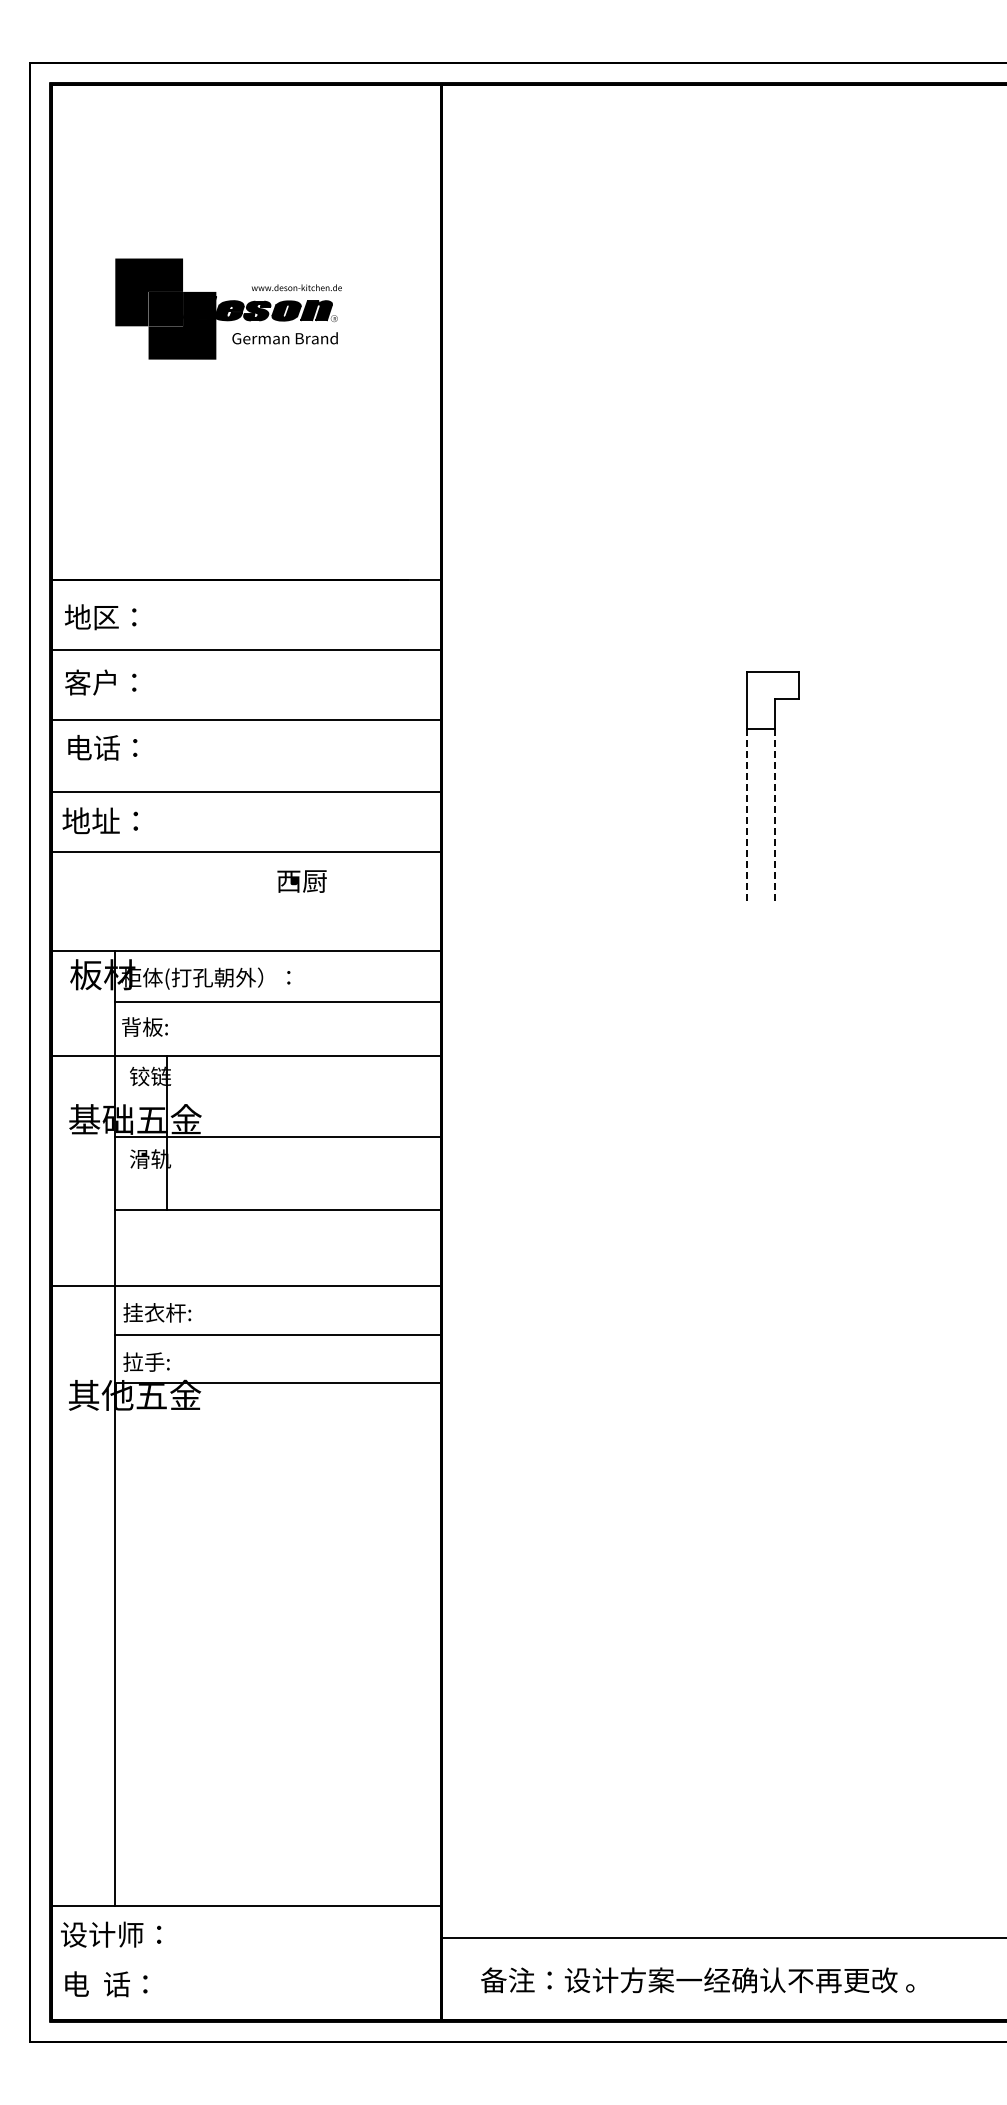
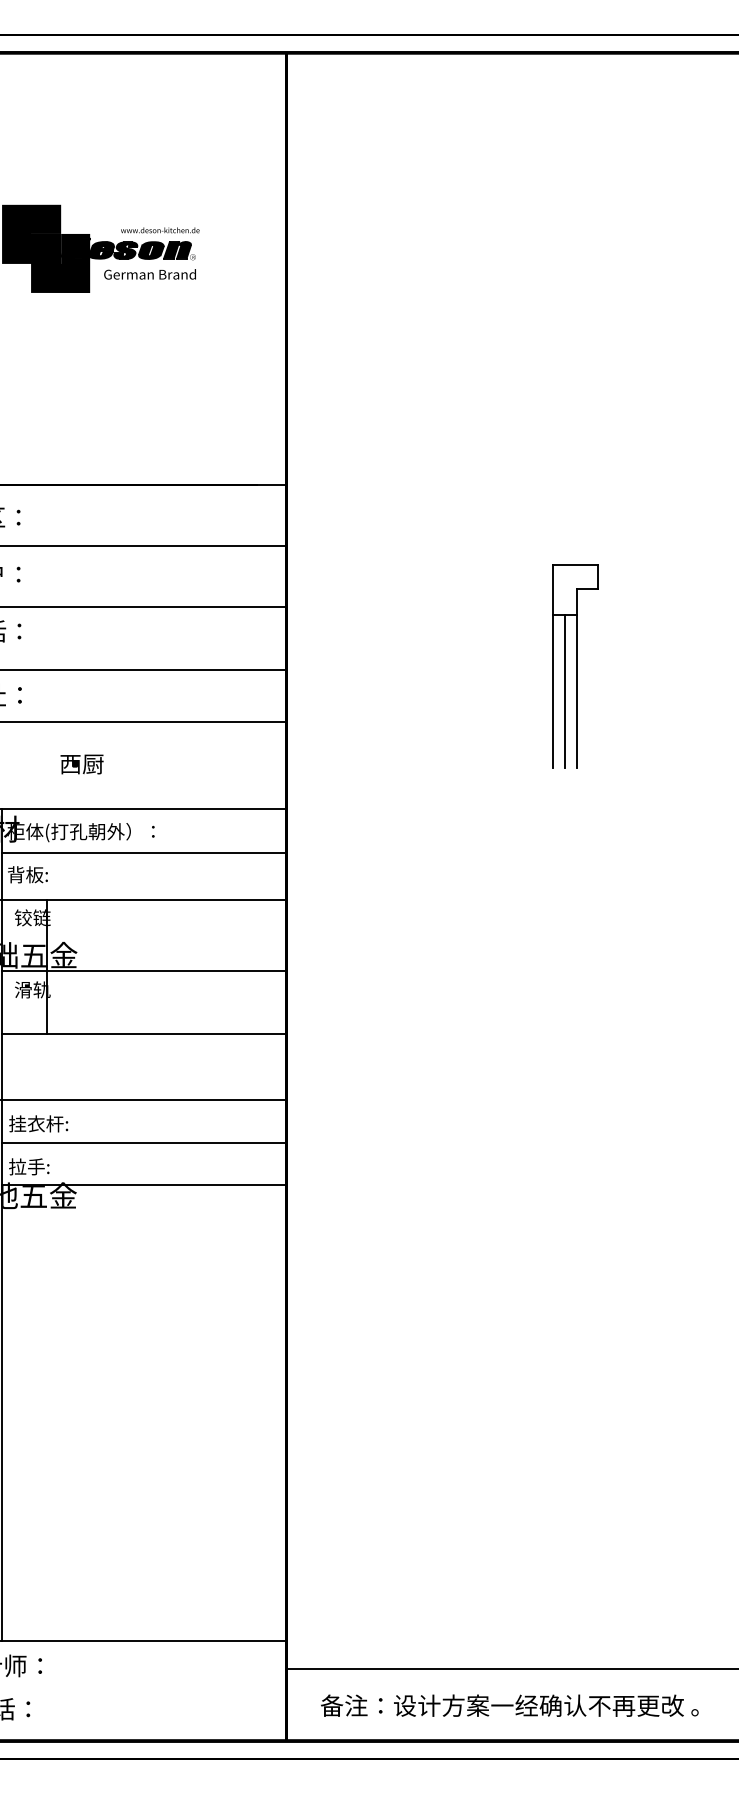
line: (747, 816) -> (553, 691), dashed -> solid
line: (760, 816) -> (564, 691), added
line: (774, 816) -> (576, 691), dashed -> solid
text: (301, 881) -> (81, 764), moved

